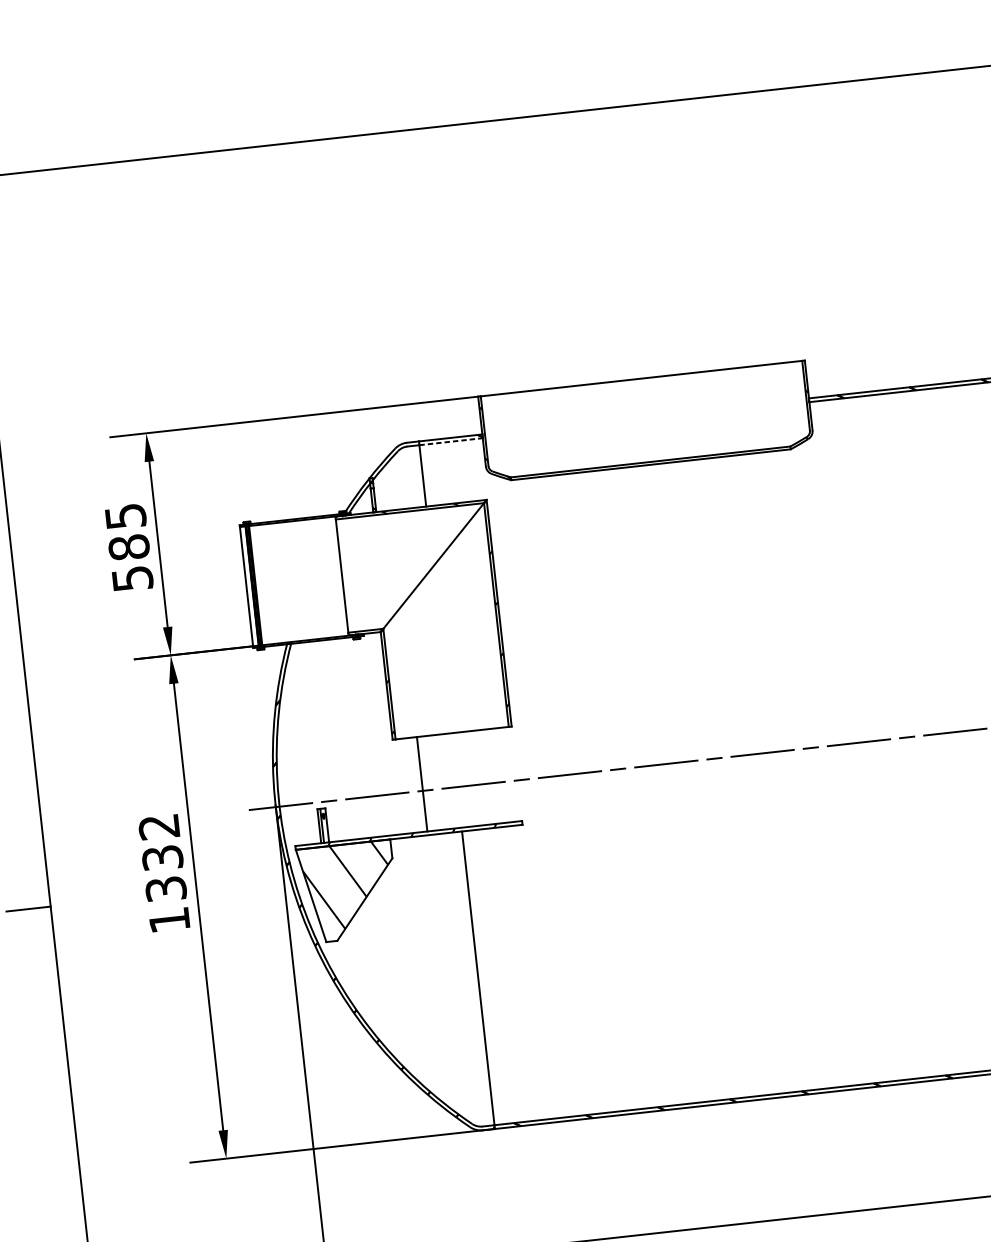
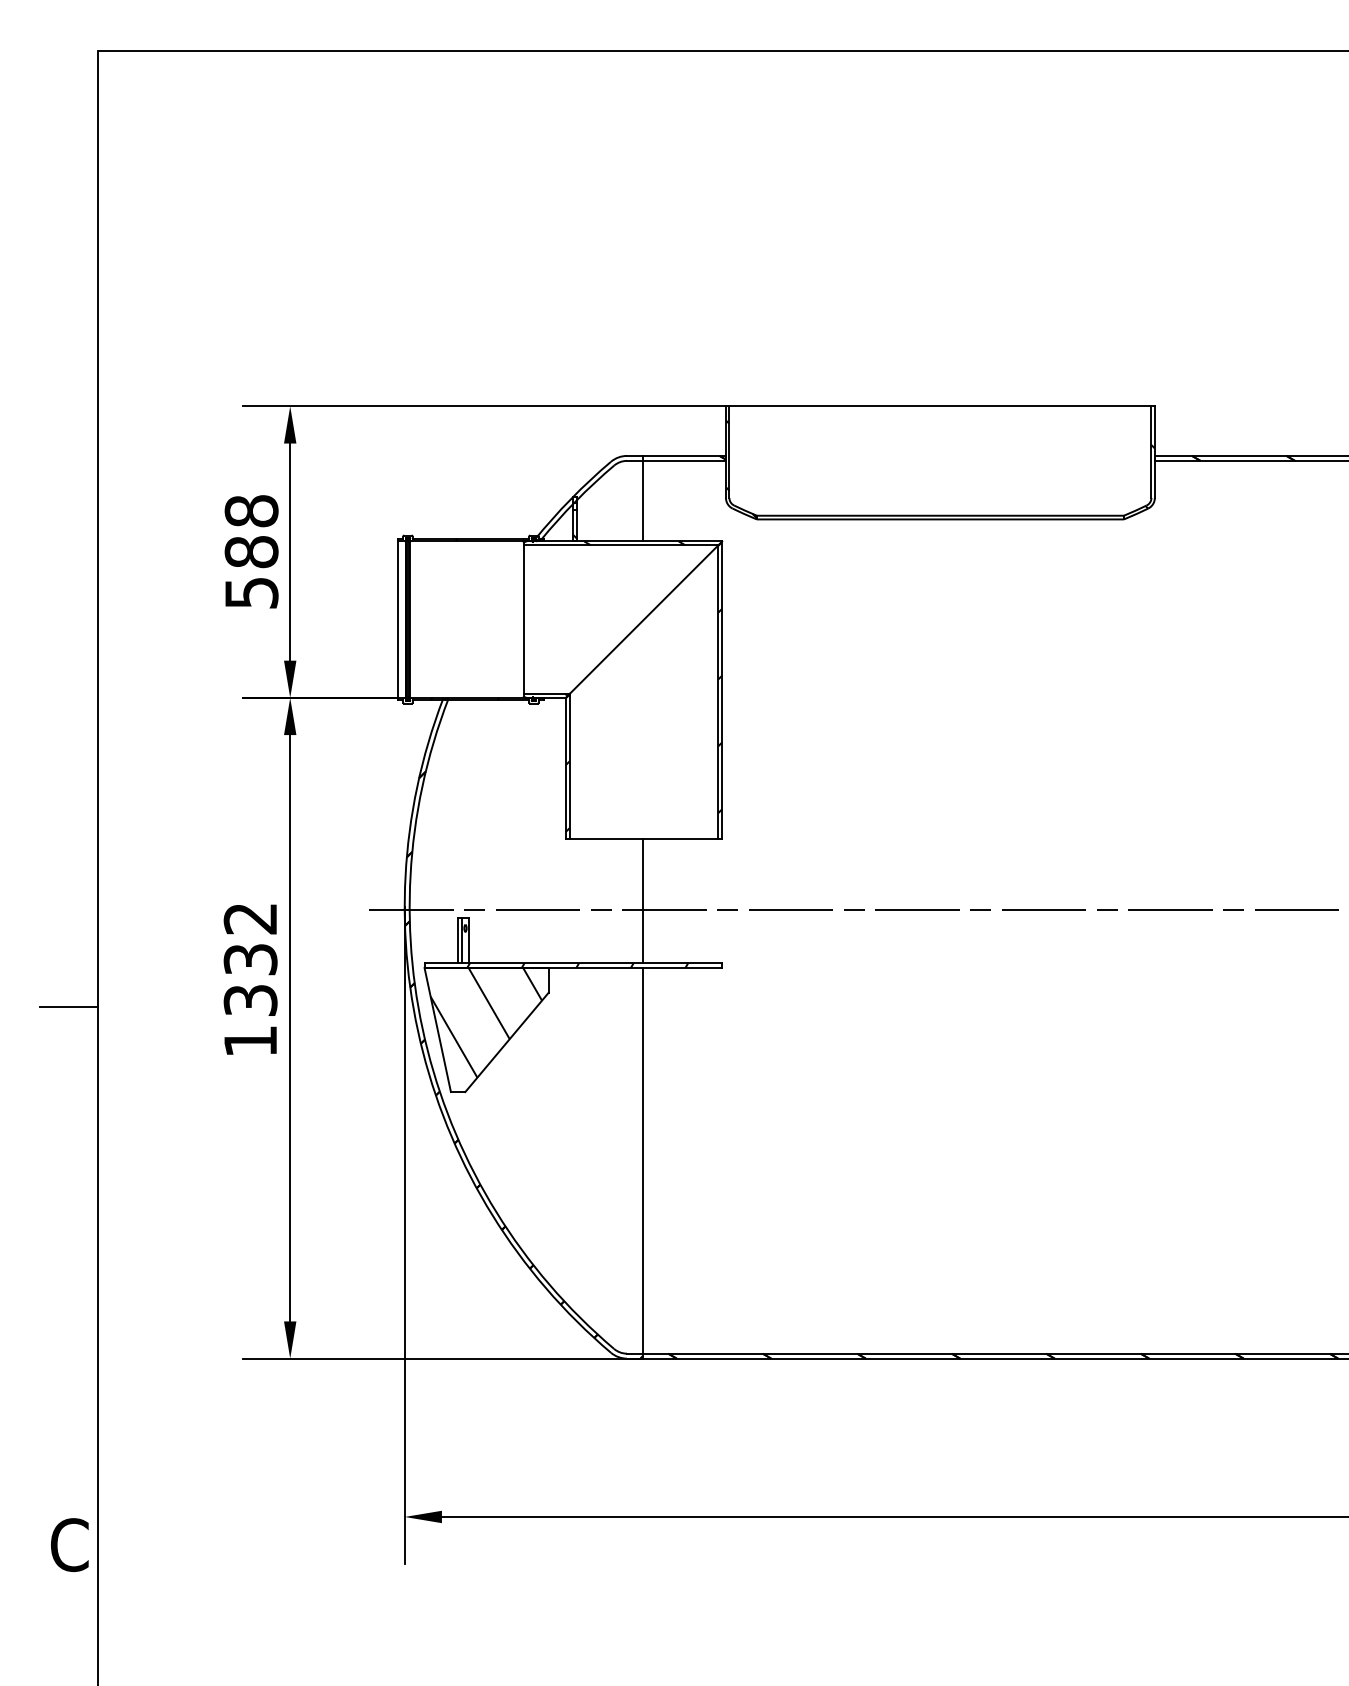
line: (451, 441) -> (684, 460), dashed -> solid
text: (125, 516) -> (251, 511), 585 -> 588
line: (421, 784) -> (642, 901), moved

